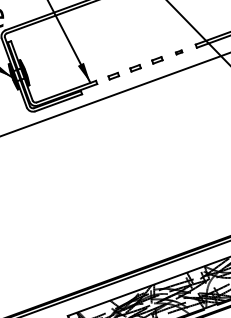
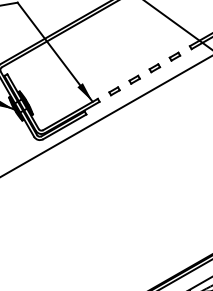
part: (178, 52) -> (174, 56), size x1.67

